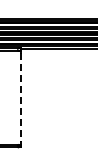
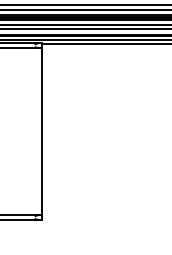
line: (20, 98) -> (40, 132), dashed -> solid

